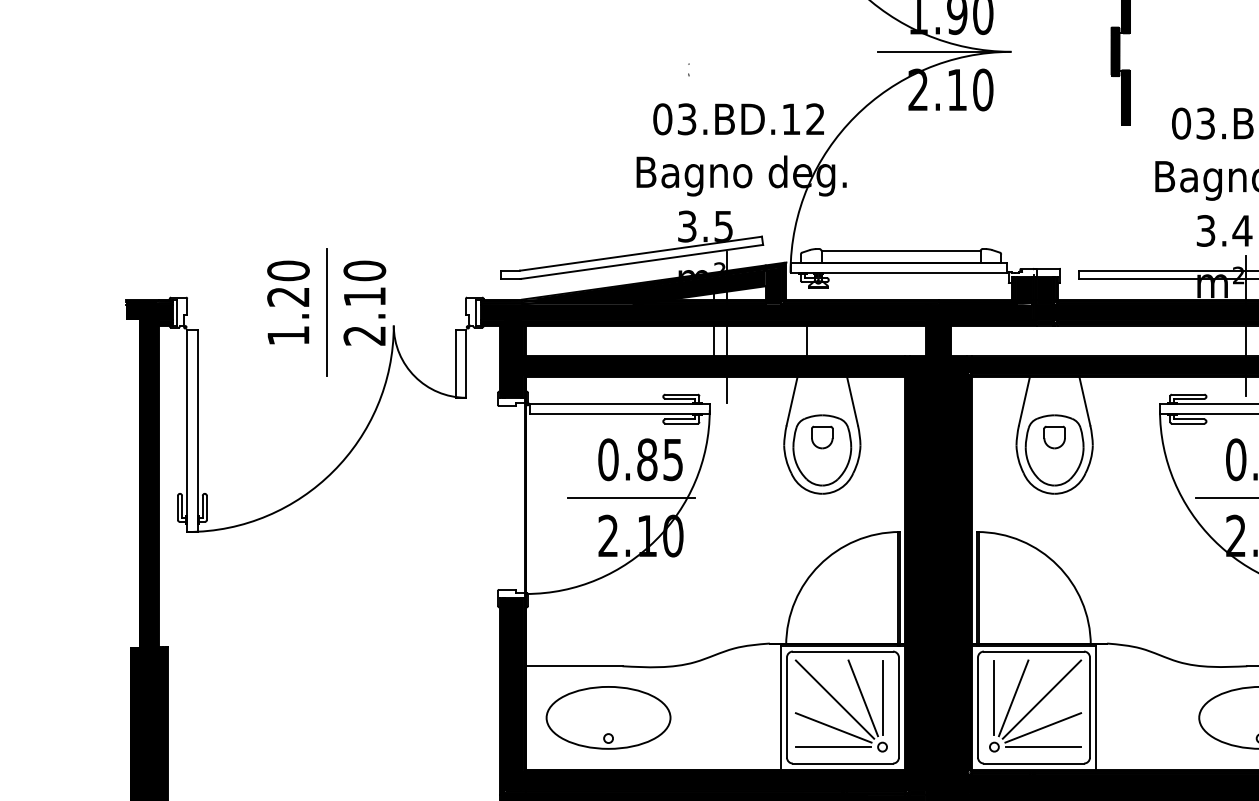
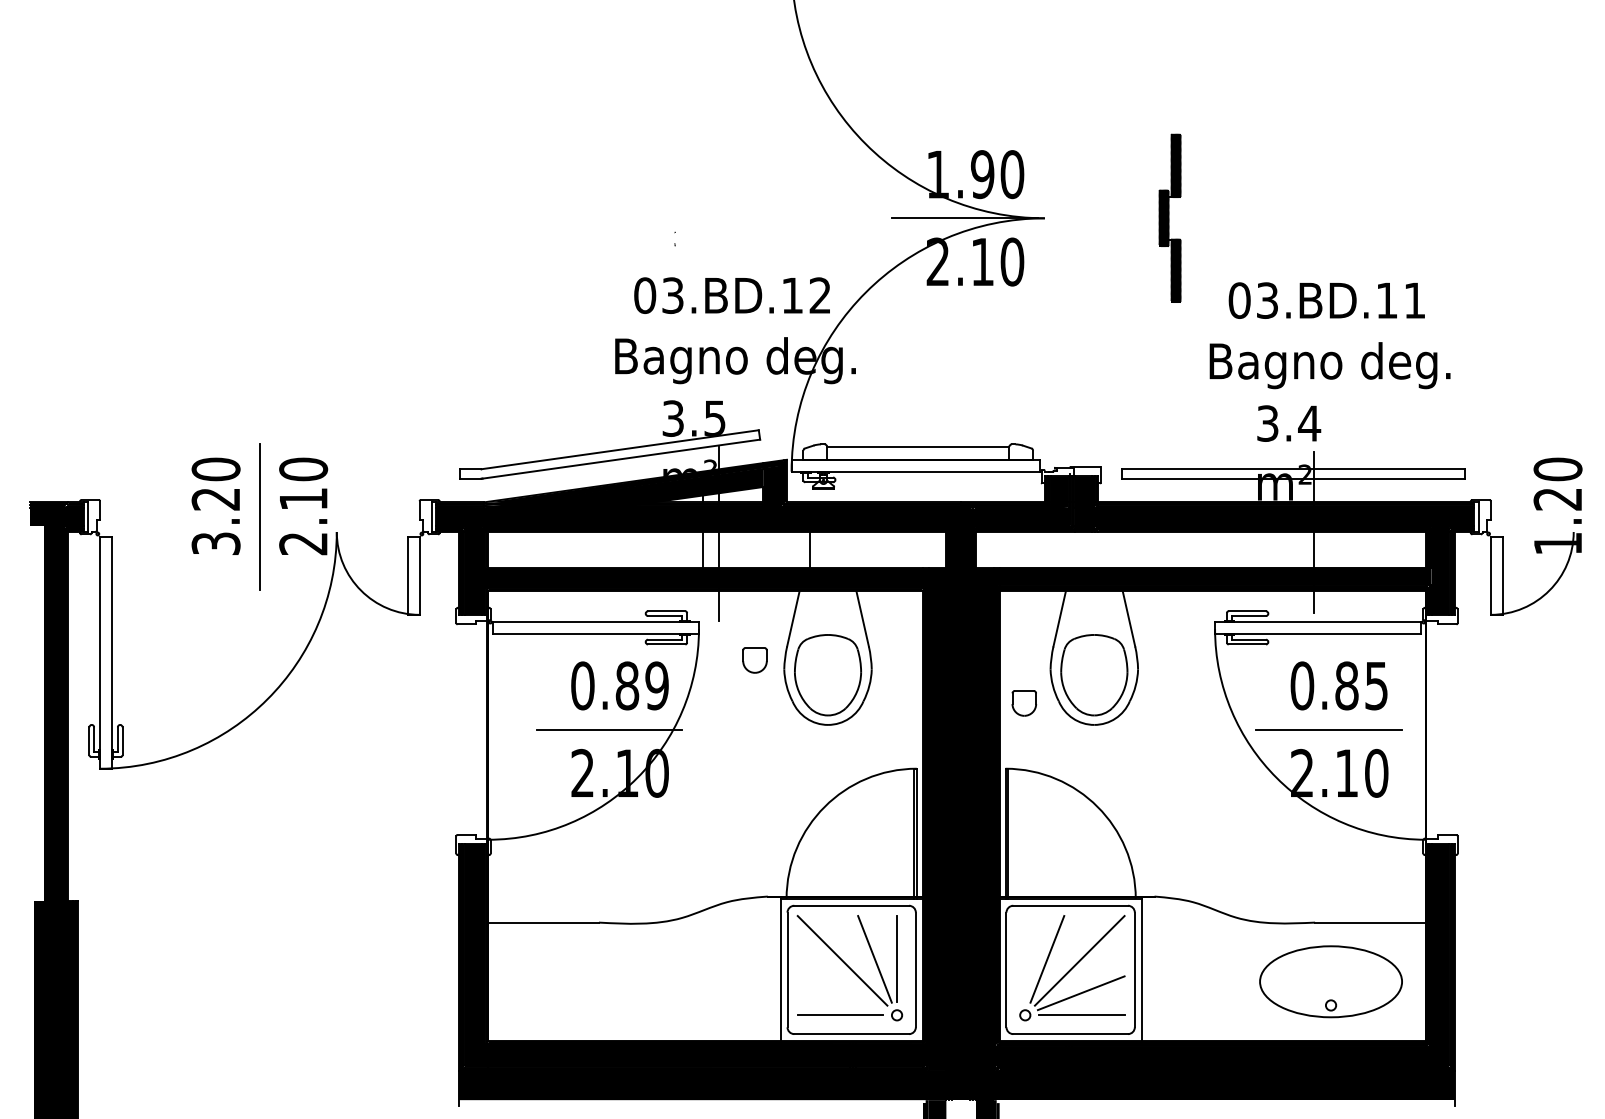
text: (287, 335) -> (215, 543), 1.20 -> 3.20
part: (821, 437) -> (754, 660), moved
part: (1054, 437) -> (1024, 703), moved
text: (672, 459) -> (656, 685), 0.85 -> 0.89
line: (994, 697) -> (1025, 958), removed
part: (608, 717) -> (582, 981), removed
line: (833, 728) -> (840, 993), removed

